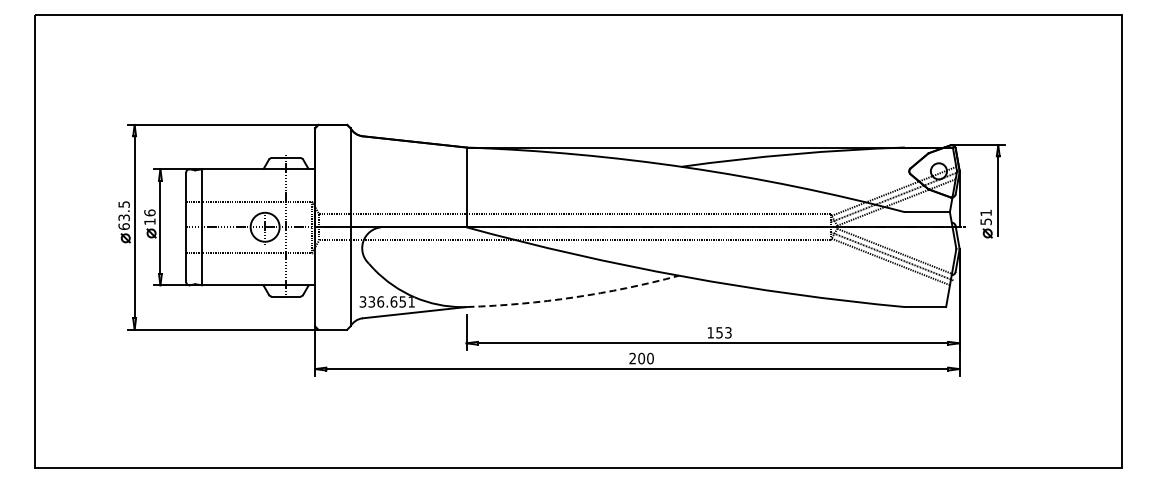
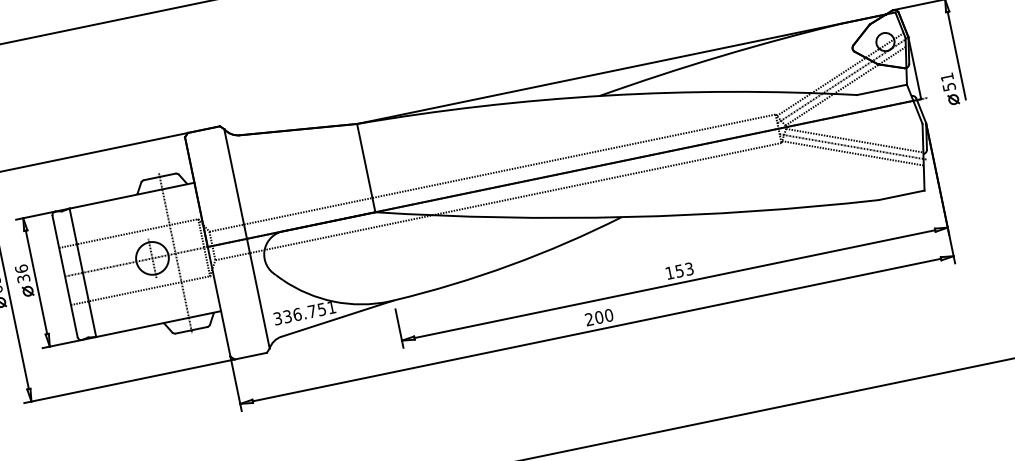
text: (149, 221) -> (23, 278), 16 -> 36
arc: (574, 297) -> (510, 265), dashed -> solid
text: (393, 301) -> (311, 311), 336.651 -> 336.751

